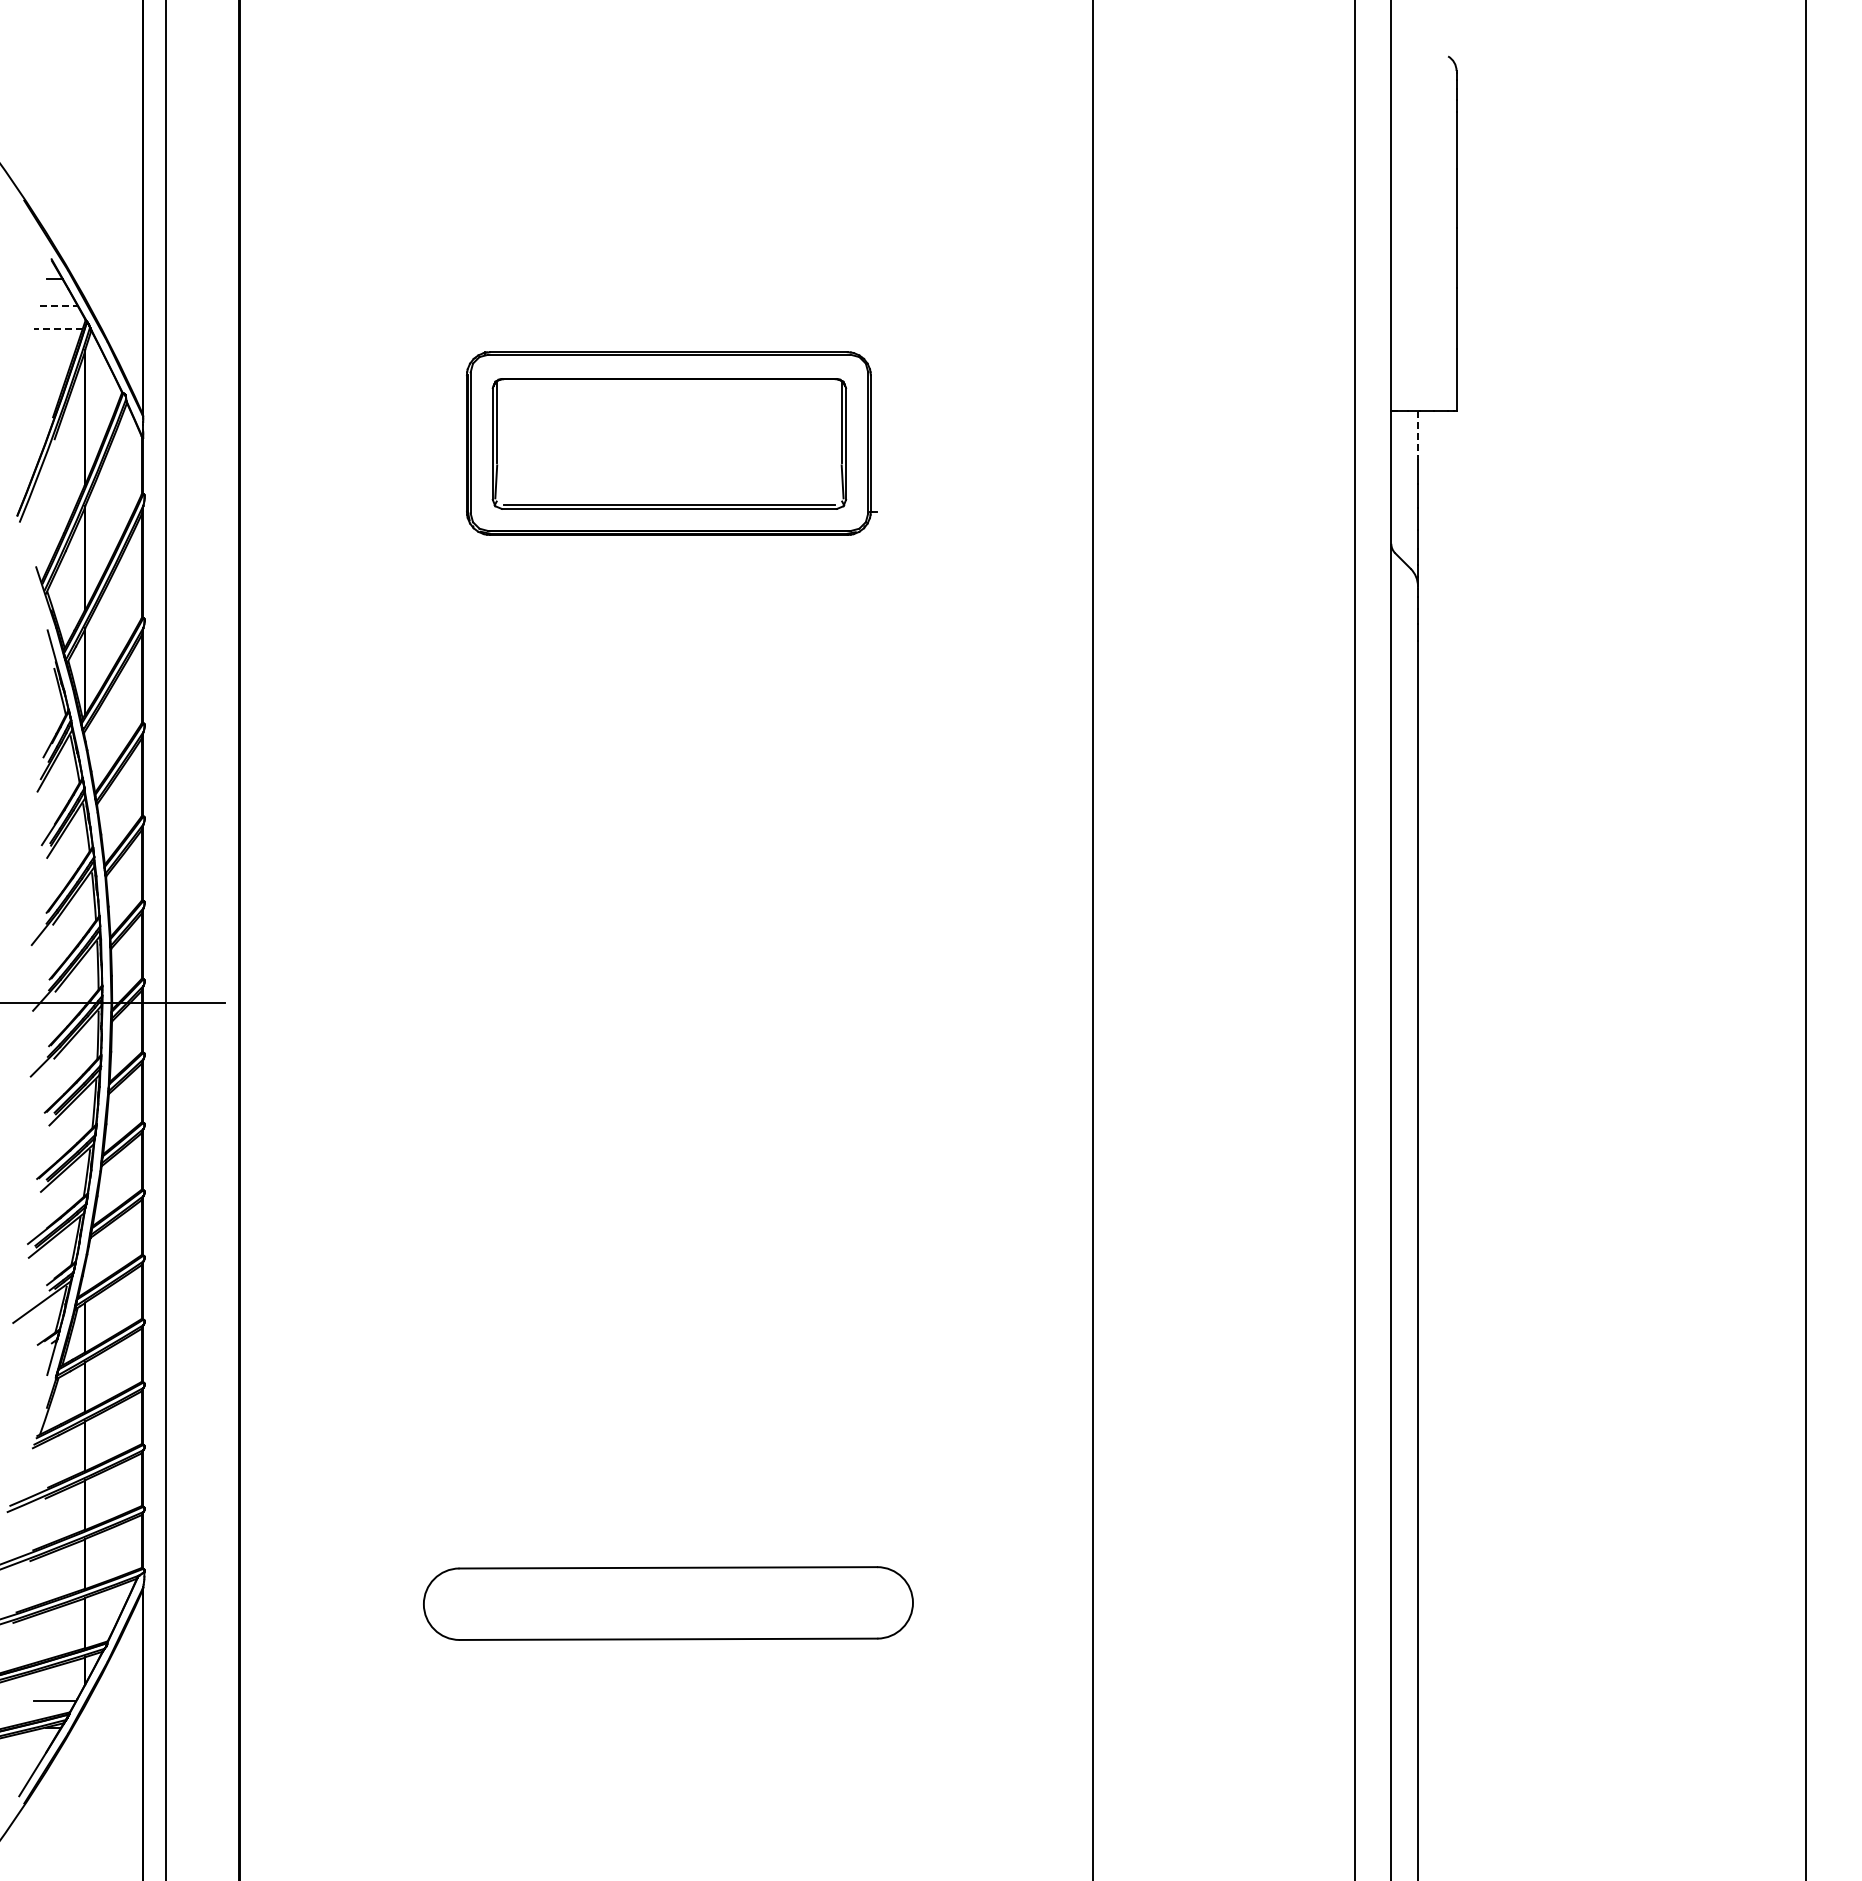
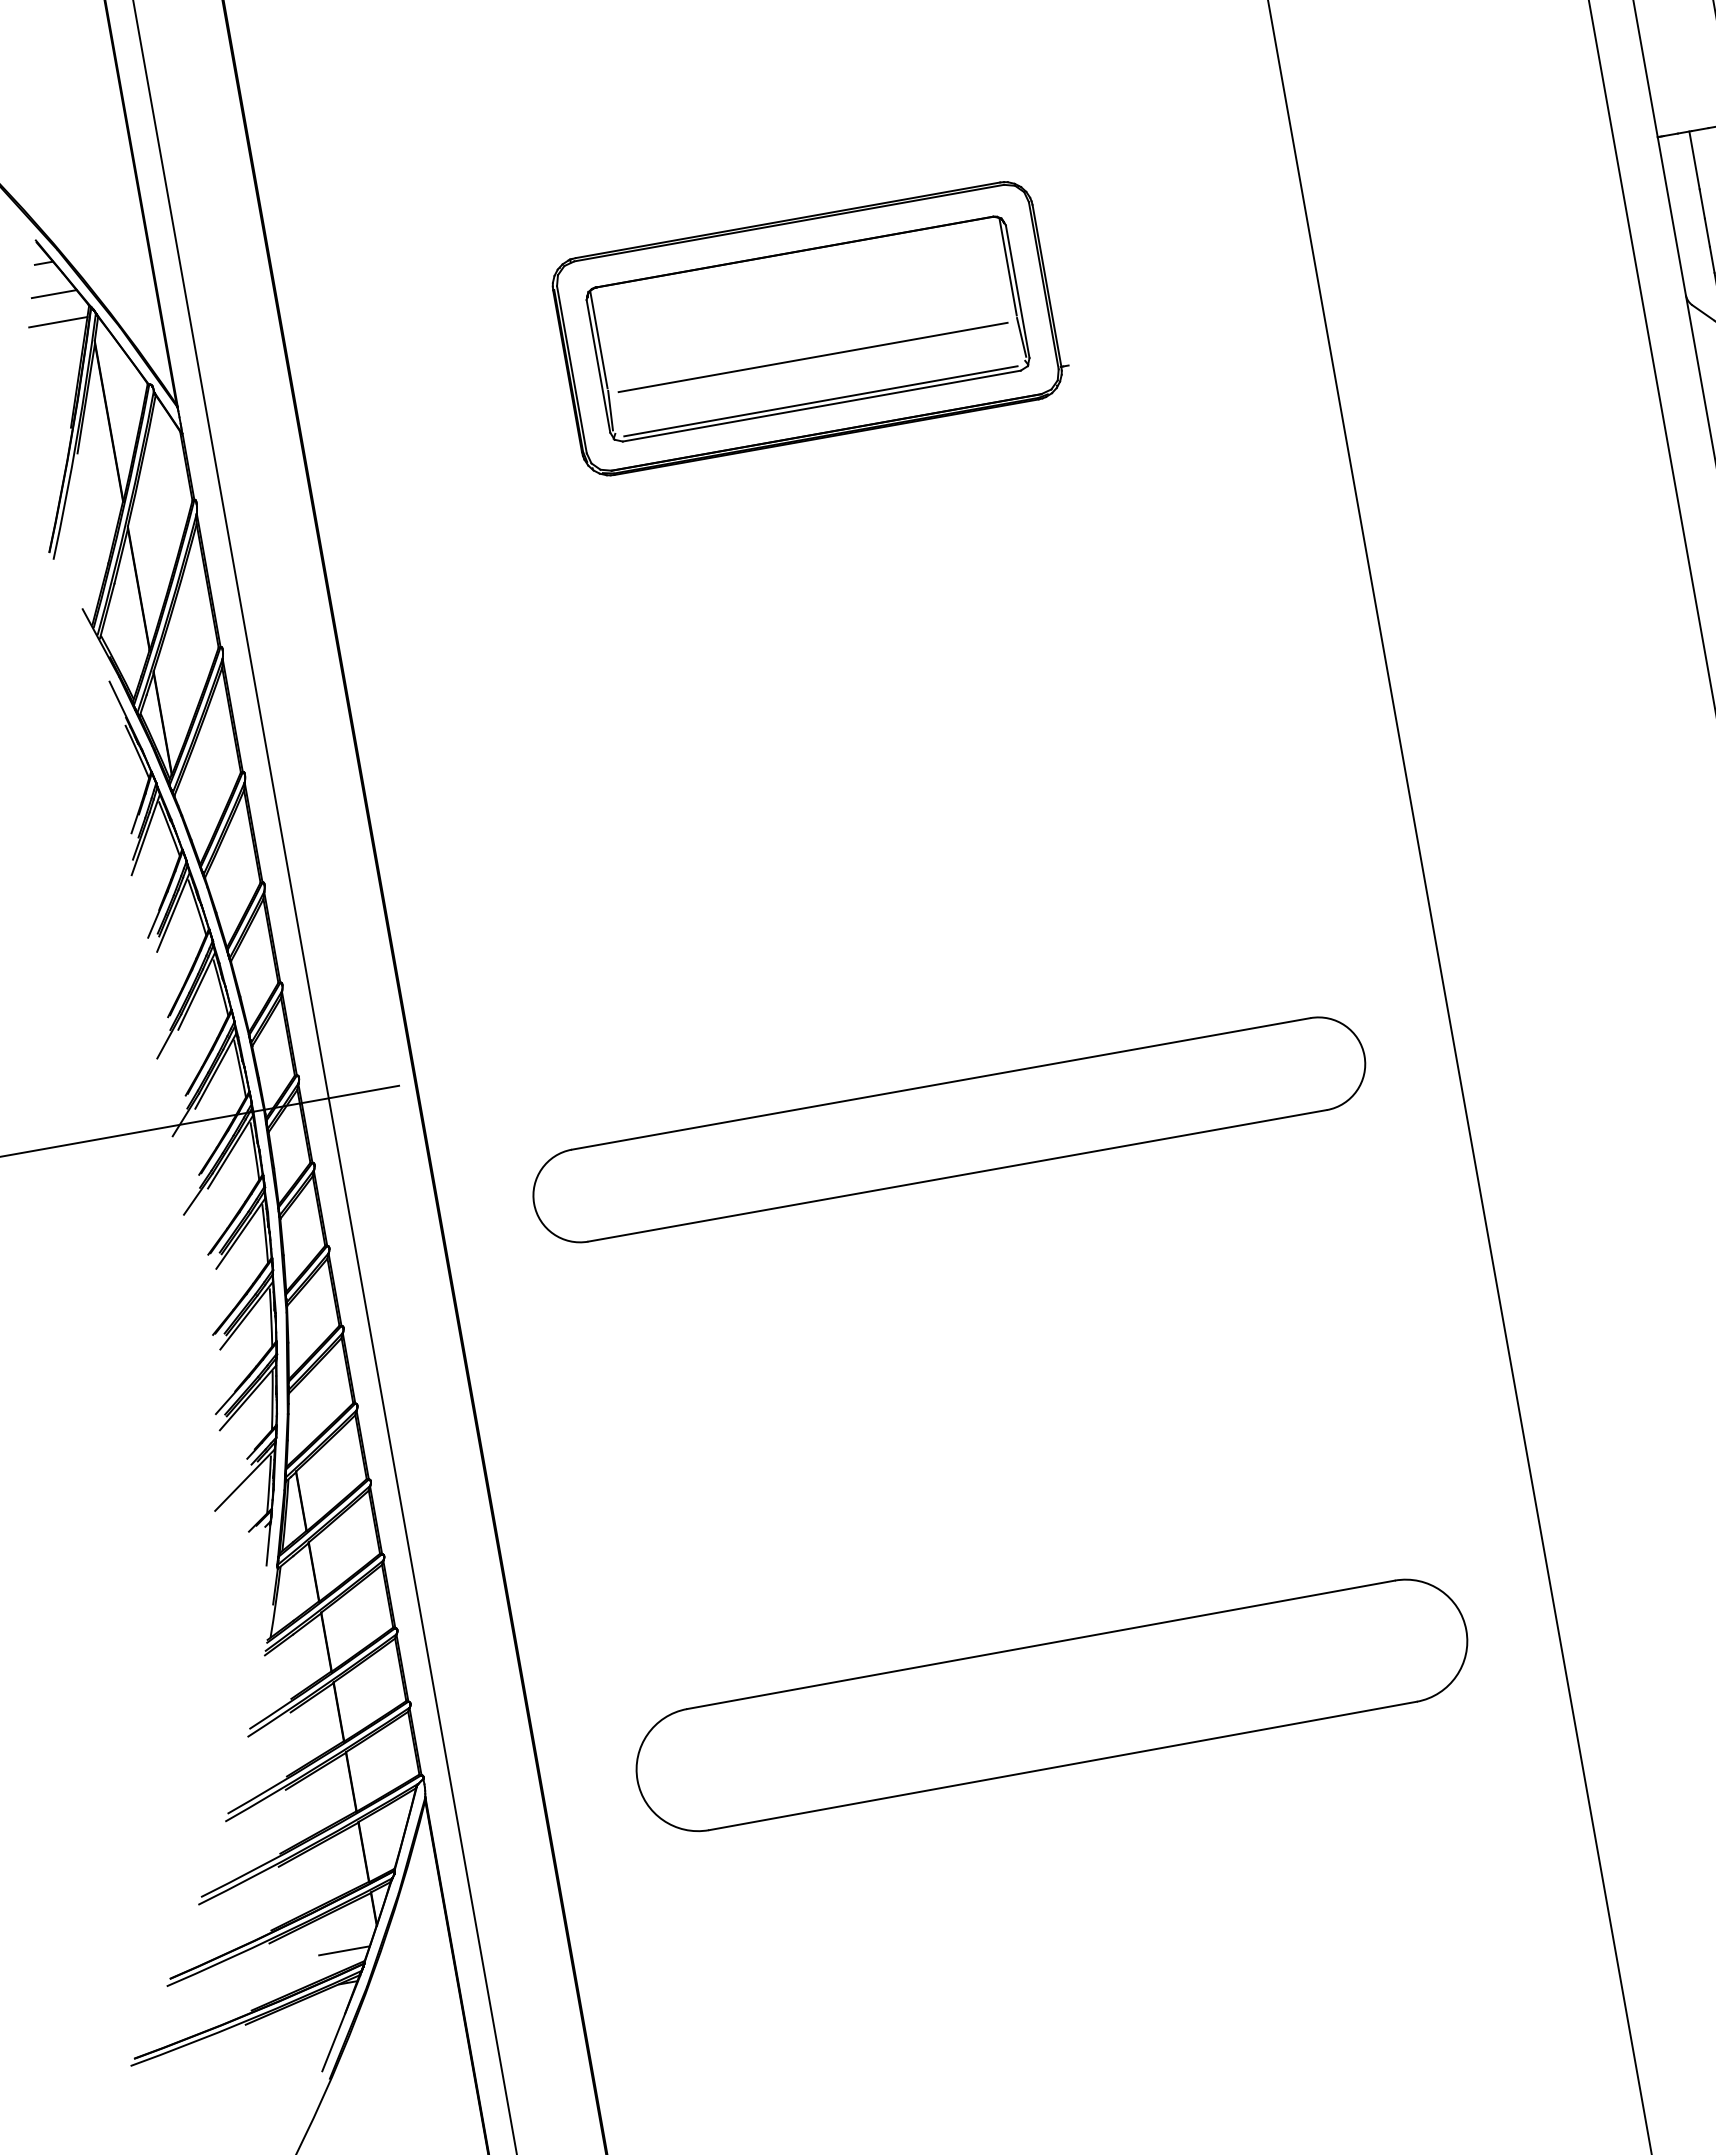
line: (58, 305) -> (53, 293), dashed -> solid
line: (58, 329) -> (58, 322), dashed -> solid
line: (1417, 435) -> (1694, 160), dashed -> solid
line: (669, 467) -> (813, 356), added
part: (668, 1118) -> (949, 1129), added
part: (668, 1603) -> (1052, 1705), size x1.43

